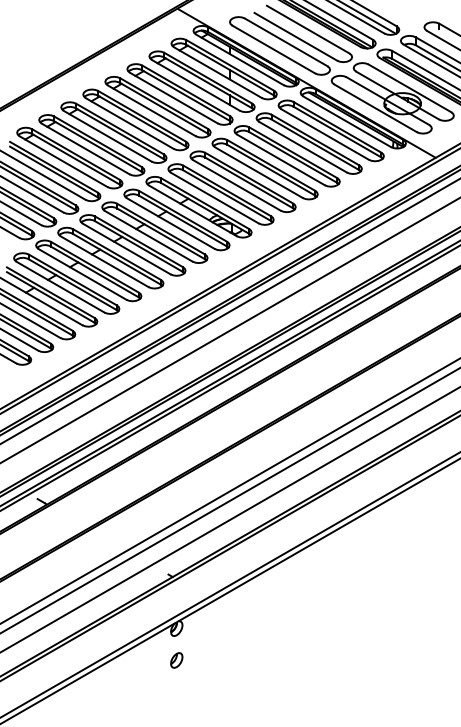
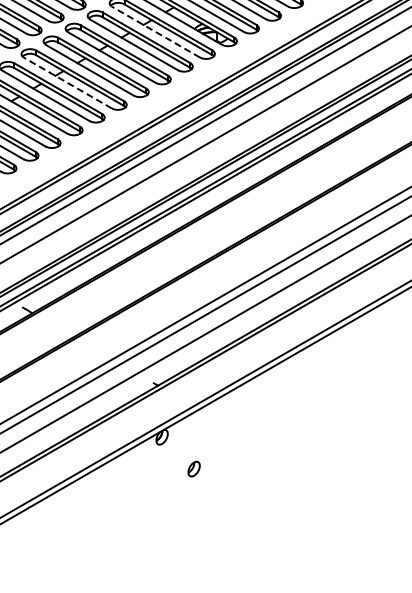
line: (170, 223) -> (155, 32), solid -> dashed
line: (82, 274) -> (67, 83), solid -> dashed
part: (176, 660) -> (193, 469), moved

